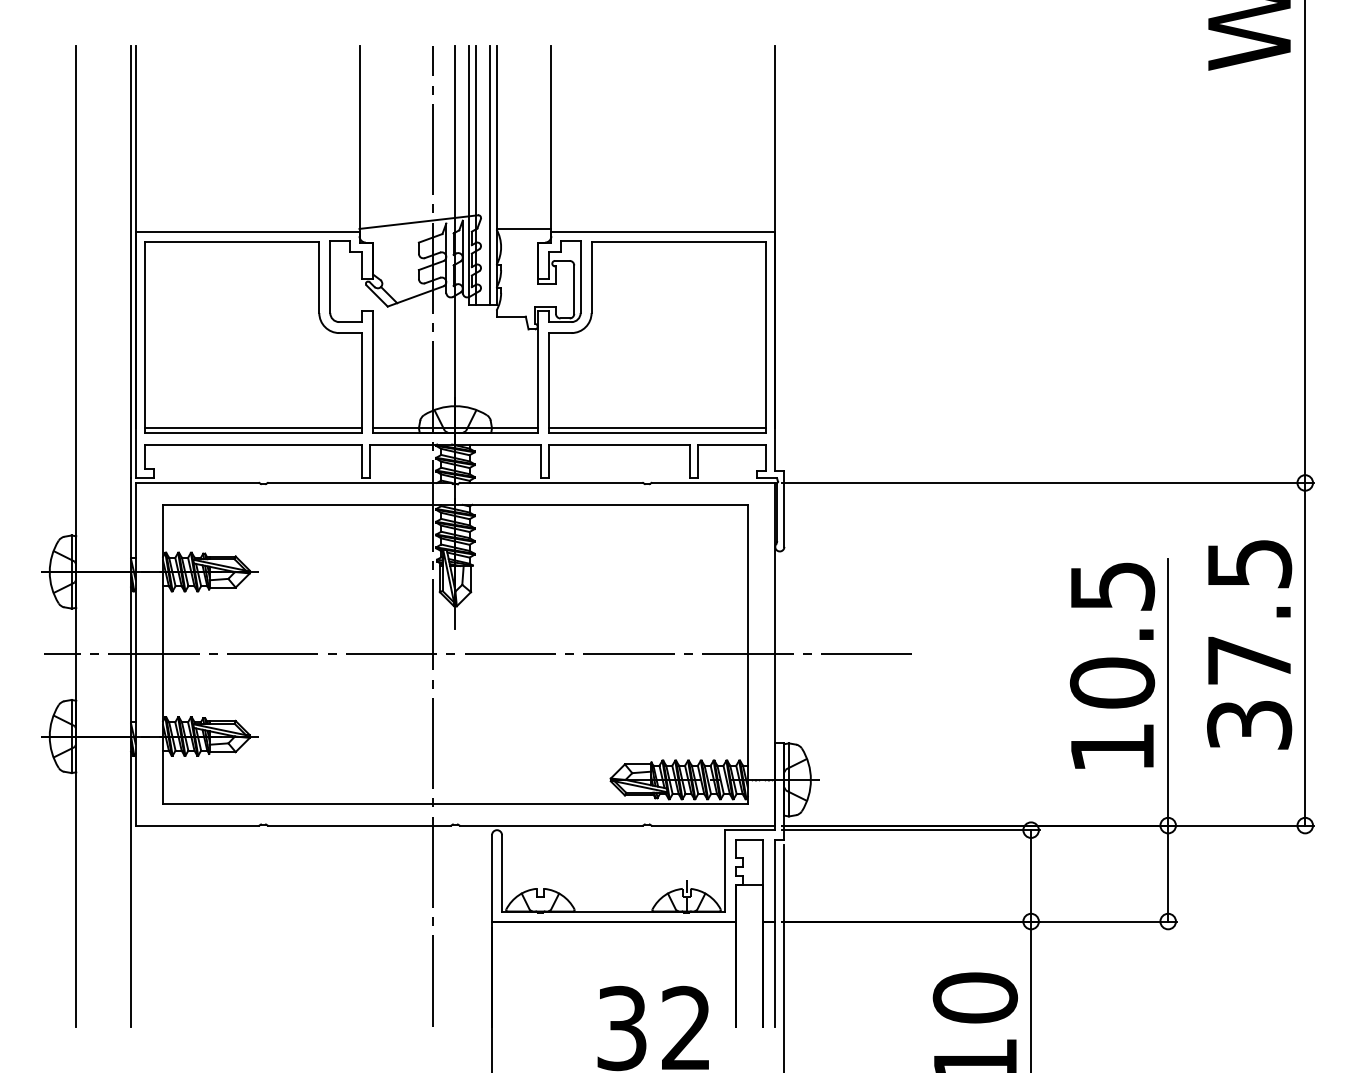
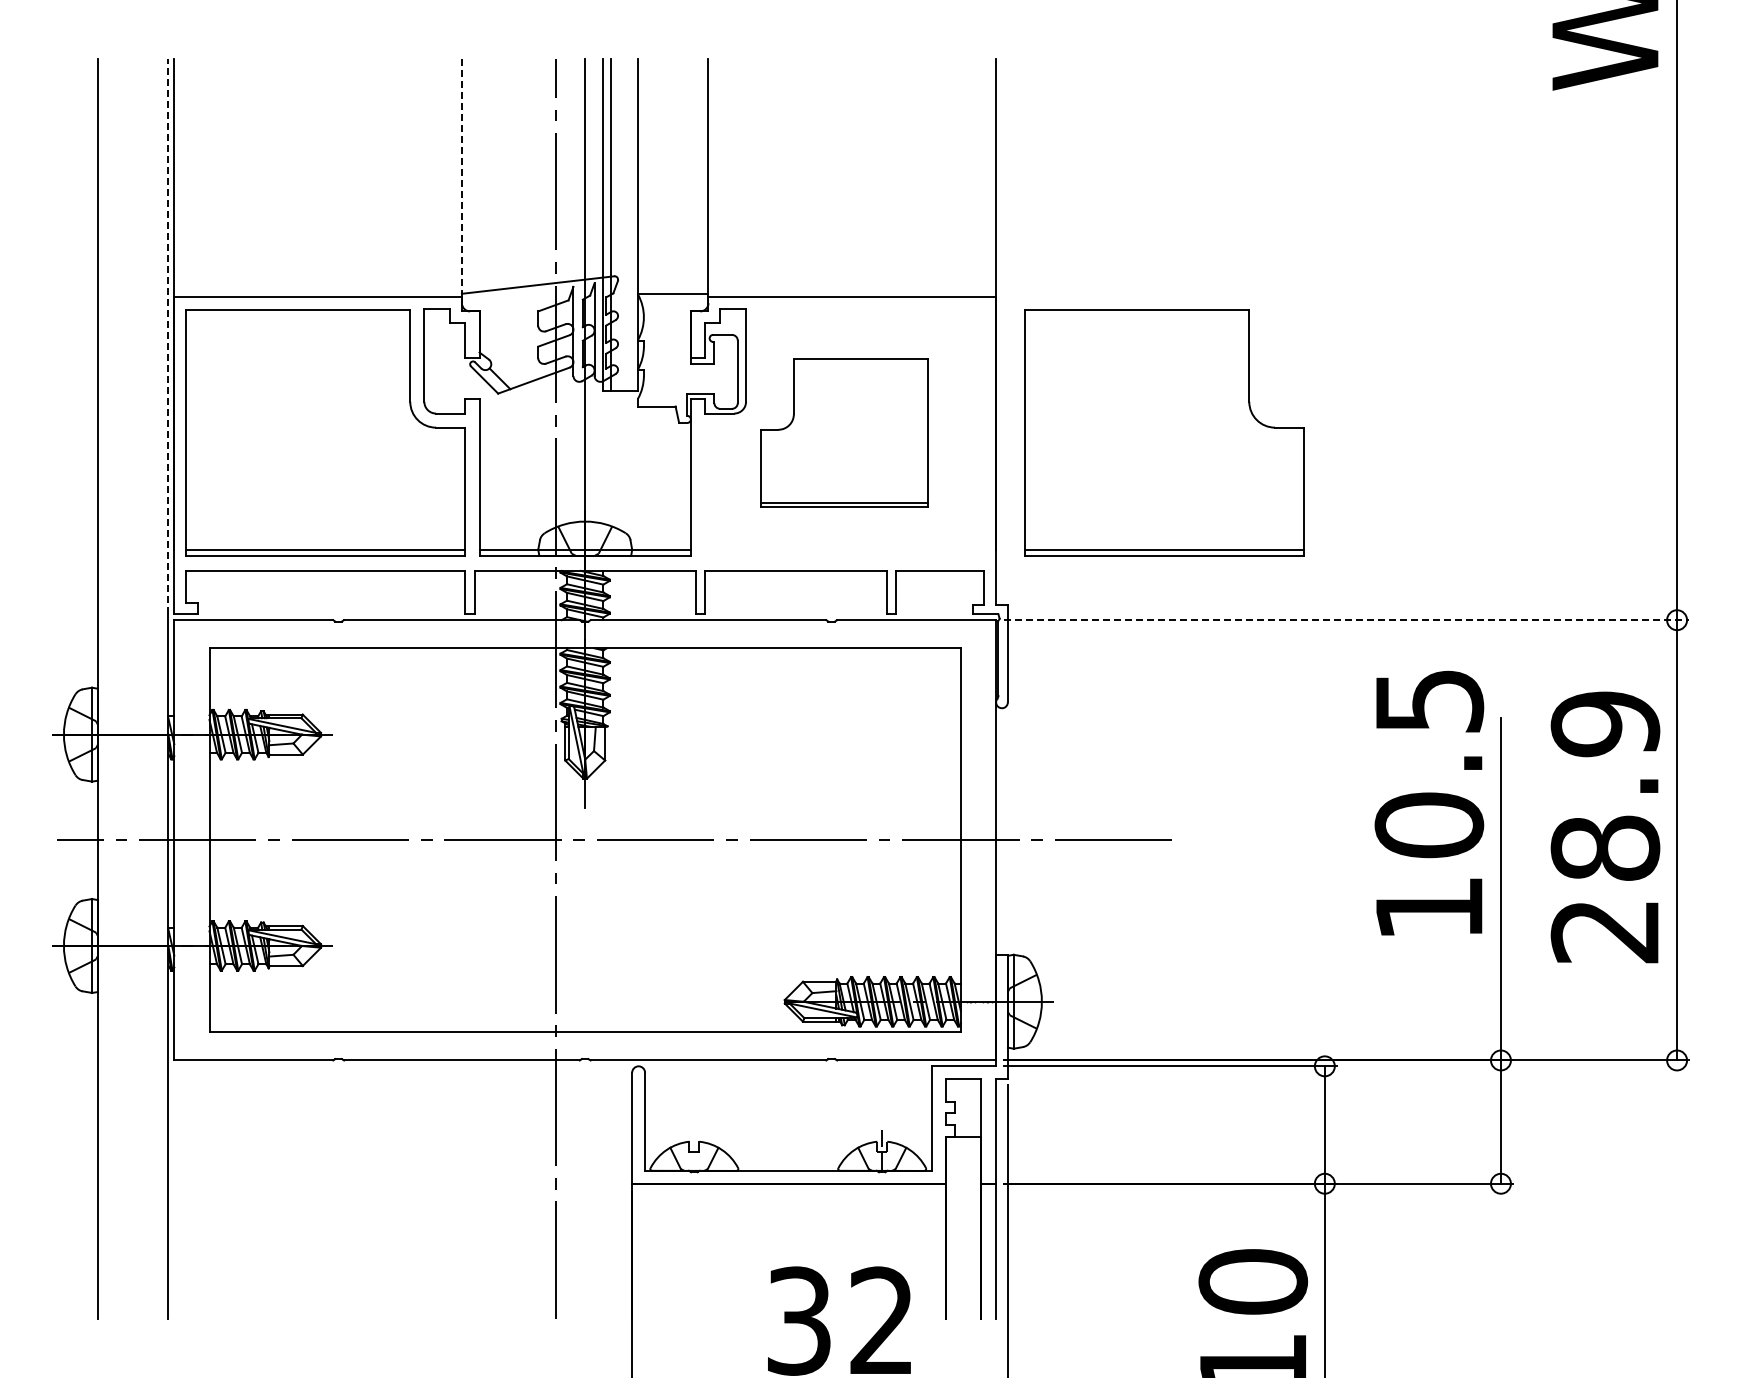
line: (359, 137) -> (461, 176), solid -> dashed
line: (489, 175) -> (629, 225), removed
line: (131, 262) -> (168, 336), solid -> dashed
part: (657, 336) -> (844, 432), size x0.6
part: (906, 336) -> (1164, 432), added
line: (1048, 483) -> (1347, 620), solid -> dashed
text: (1249, 644) -> (1605, 827), 37.5 -> 28.9
text: (1112, 665) -> (1429, 802), moved

